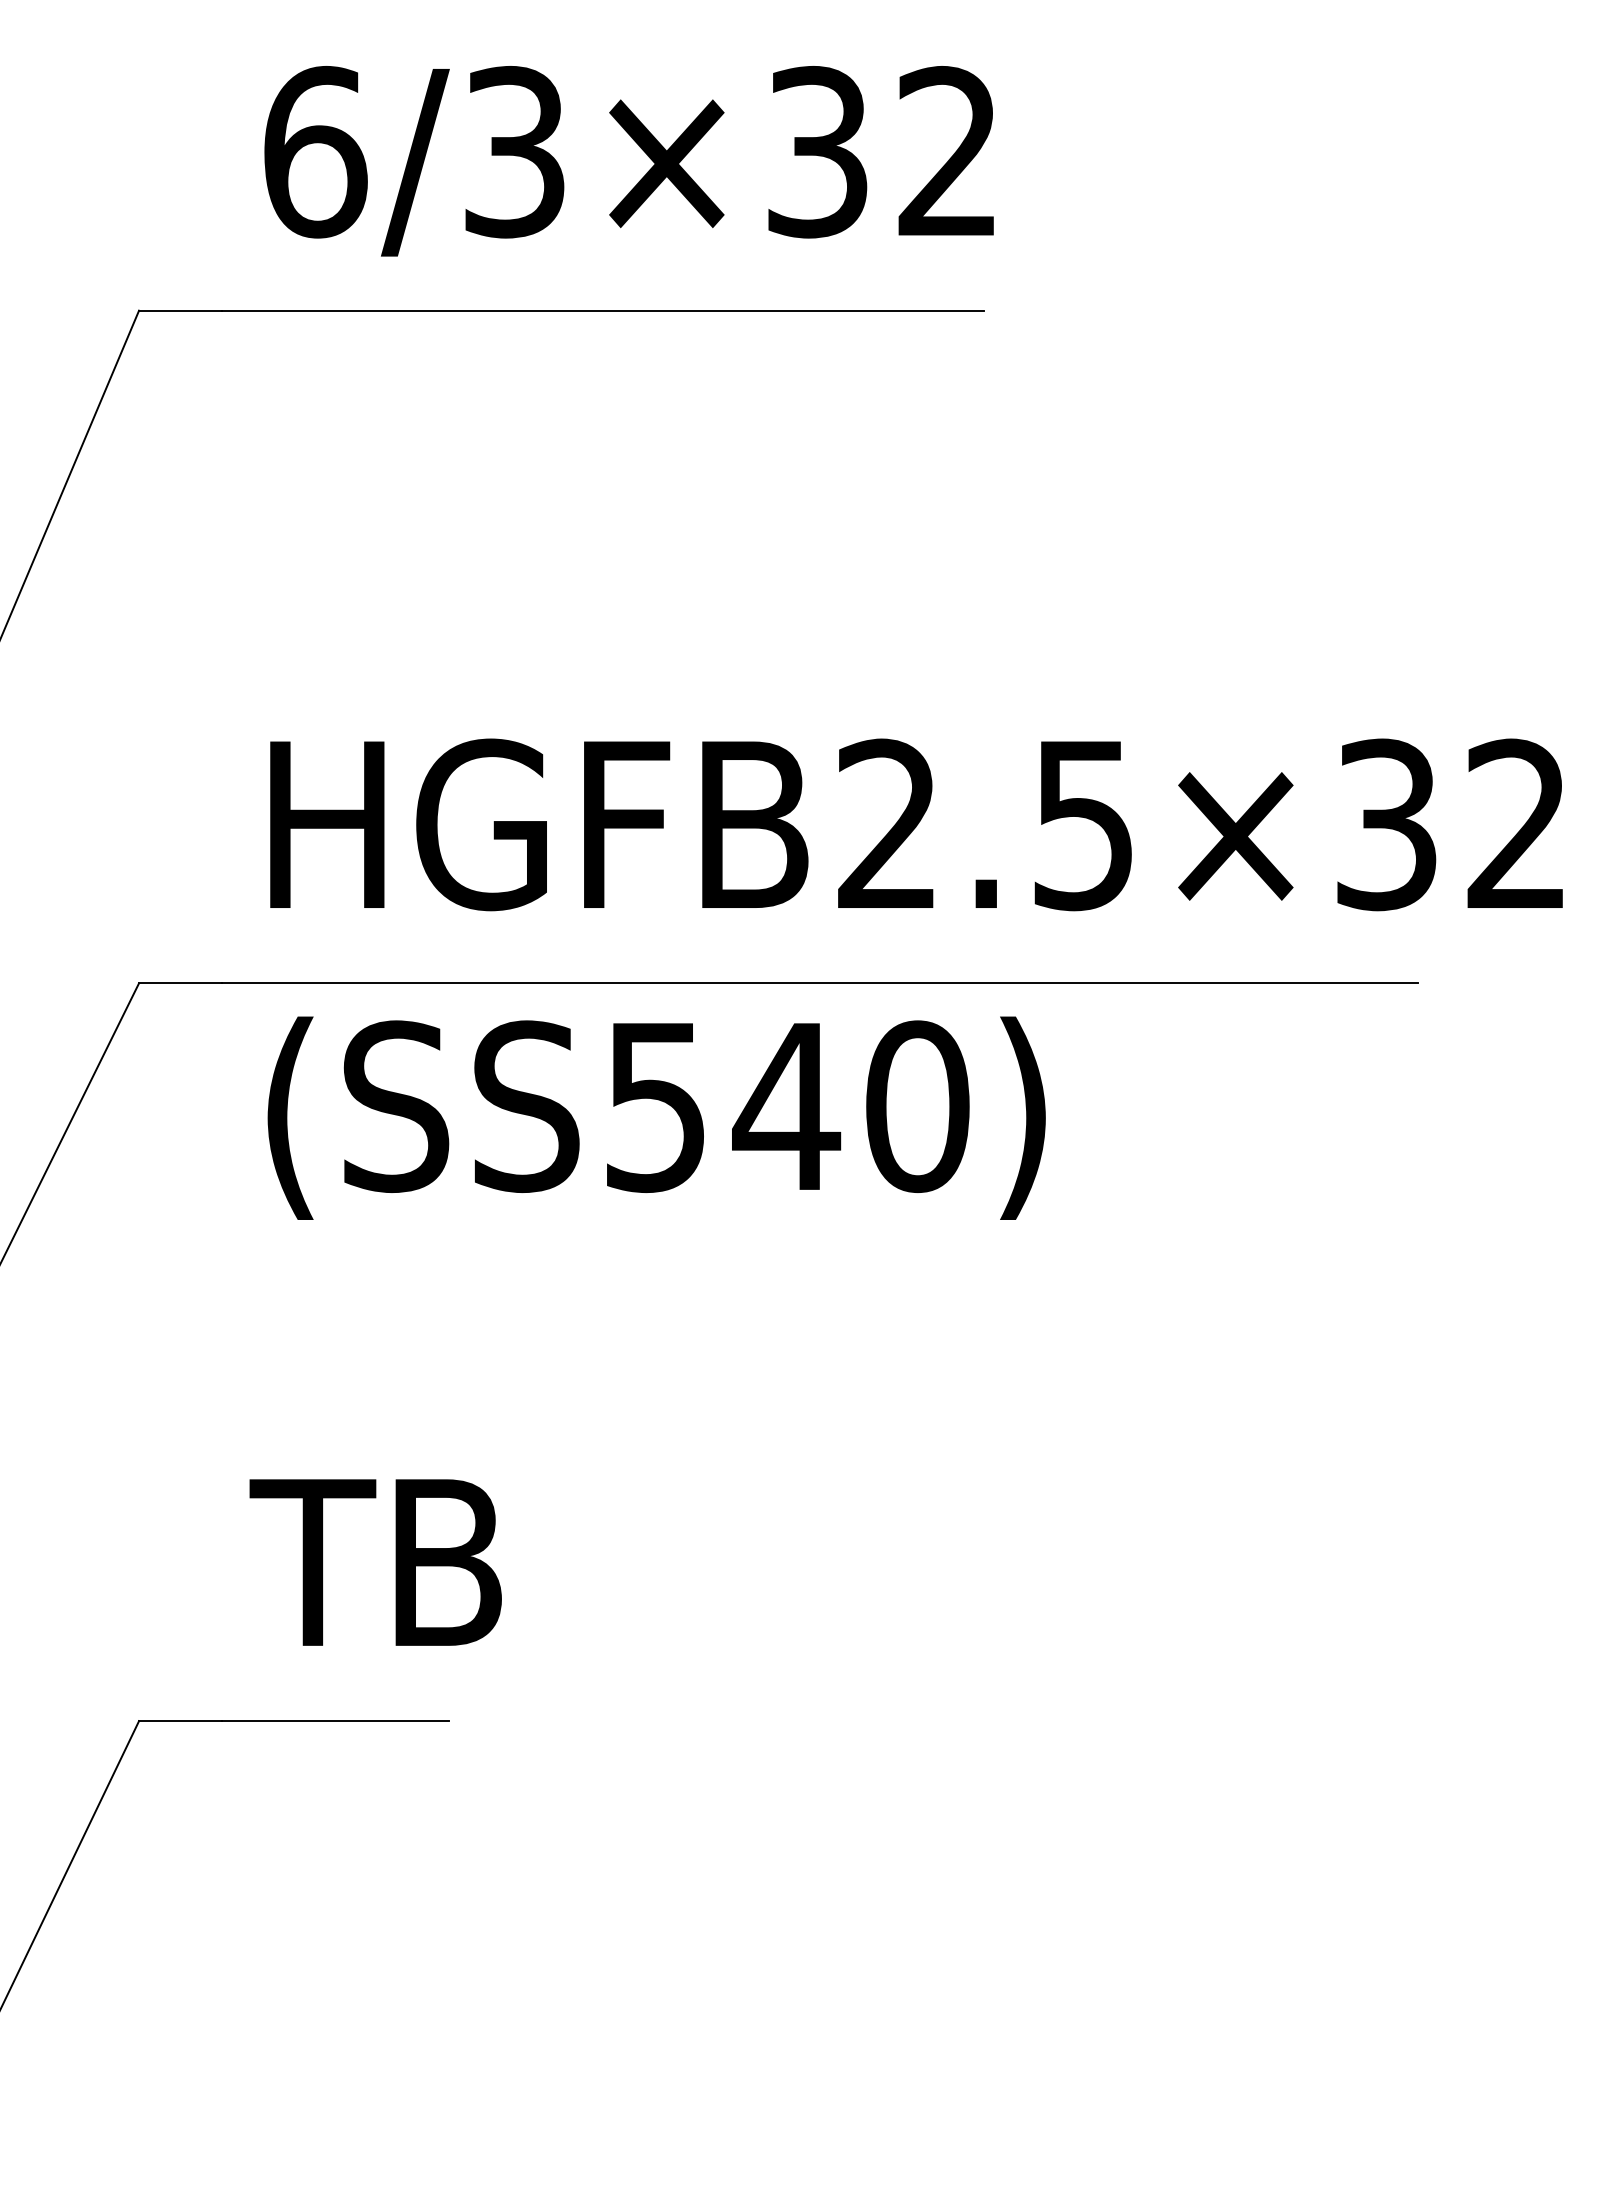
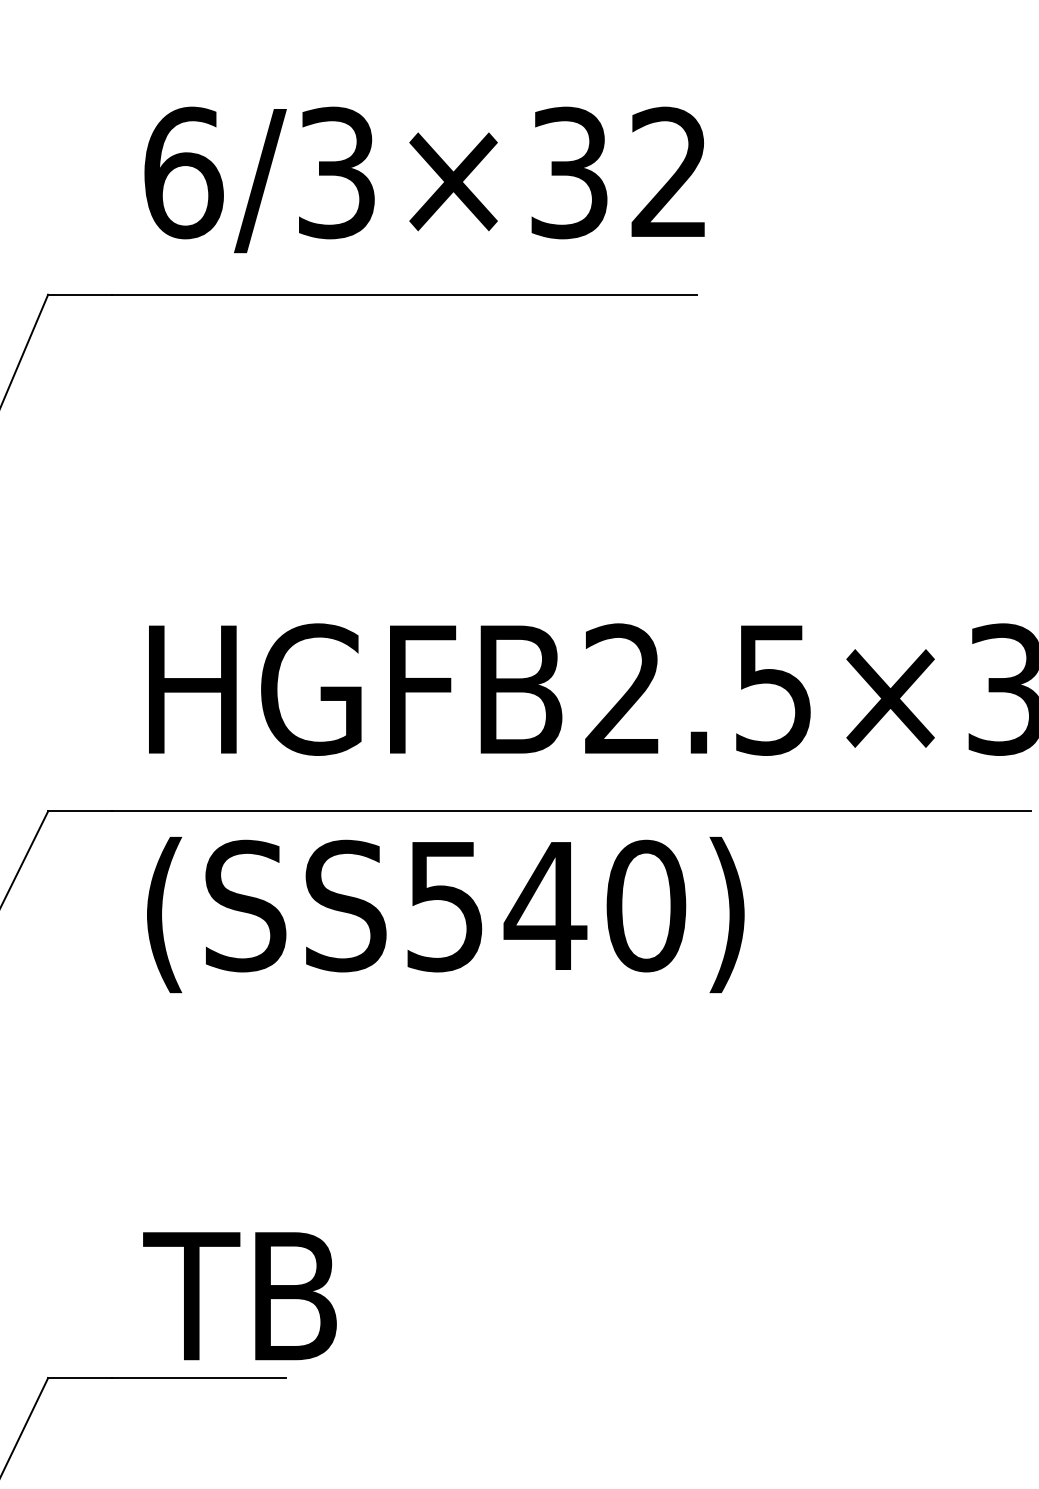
text: (375, 1562) -> (239, 1296), moved

